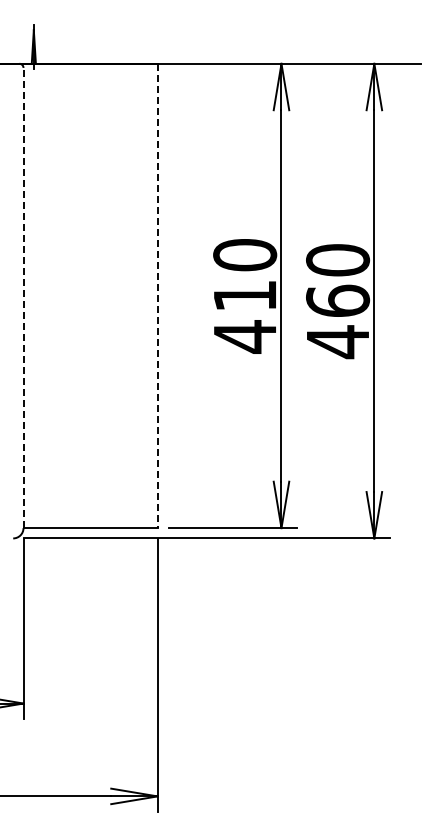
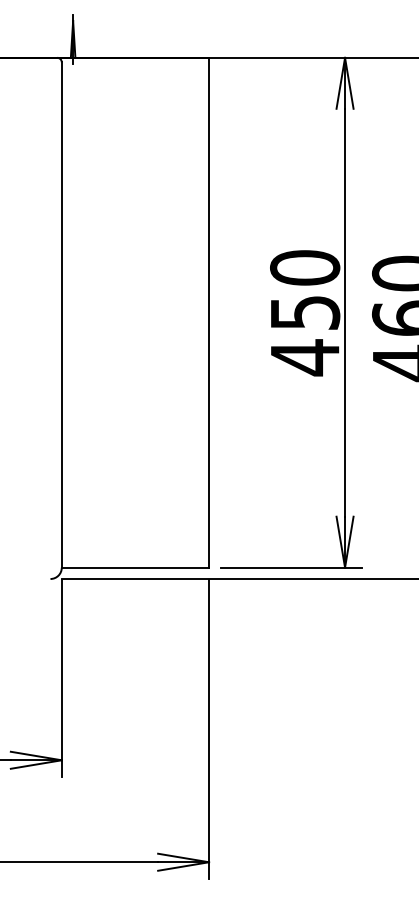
line: (157, 296) -> (208, 313), dashed -> solid
text: (245, 296) -> (305, 313), 410 -> 450
line: (23, 297) -> (61, 314), dashed -> solid

